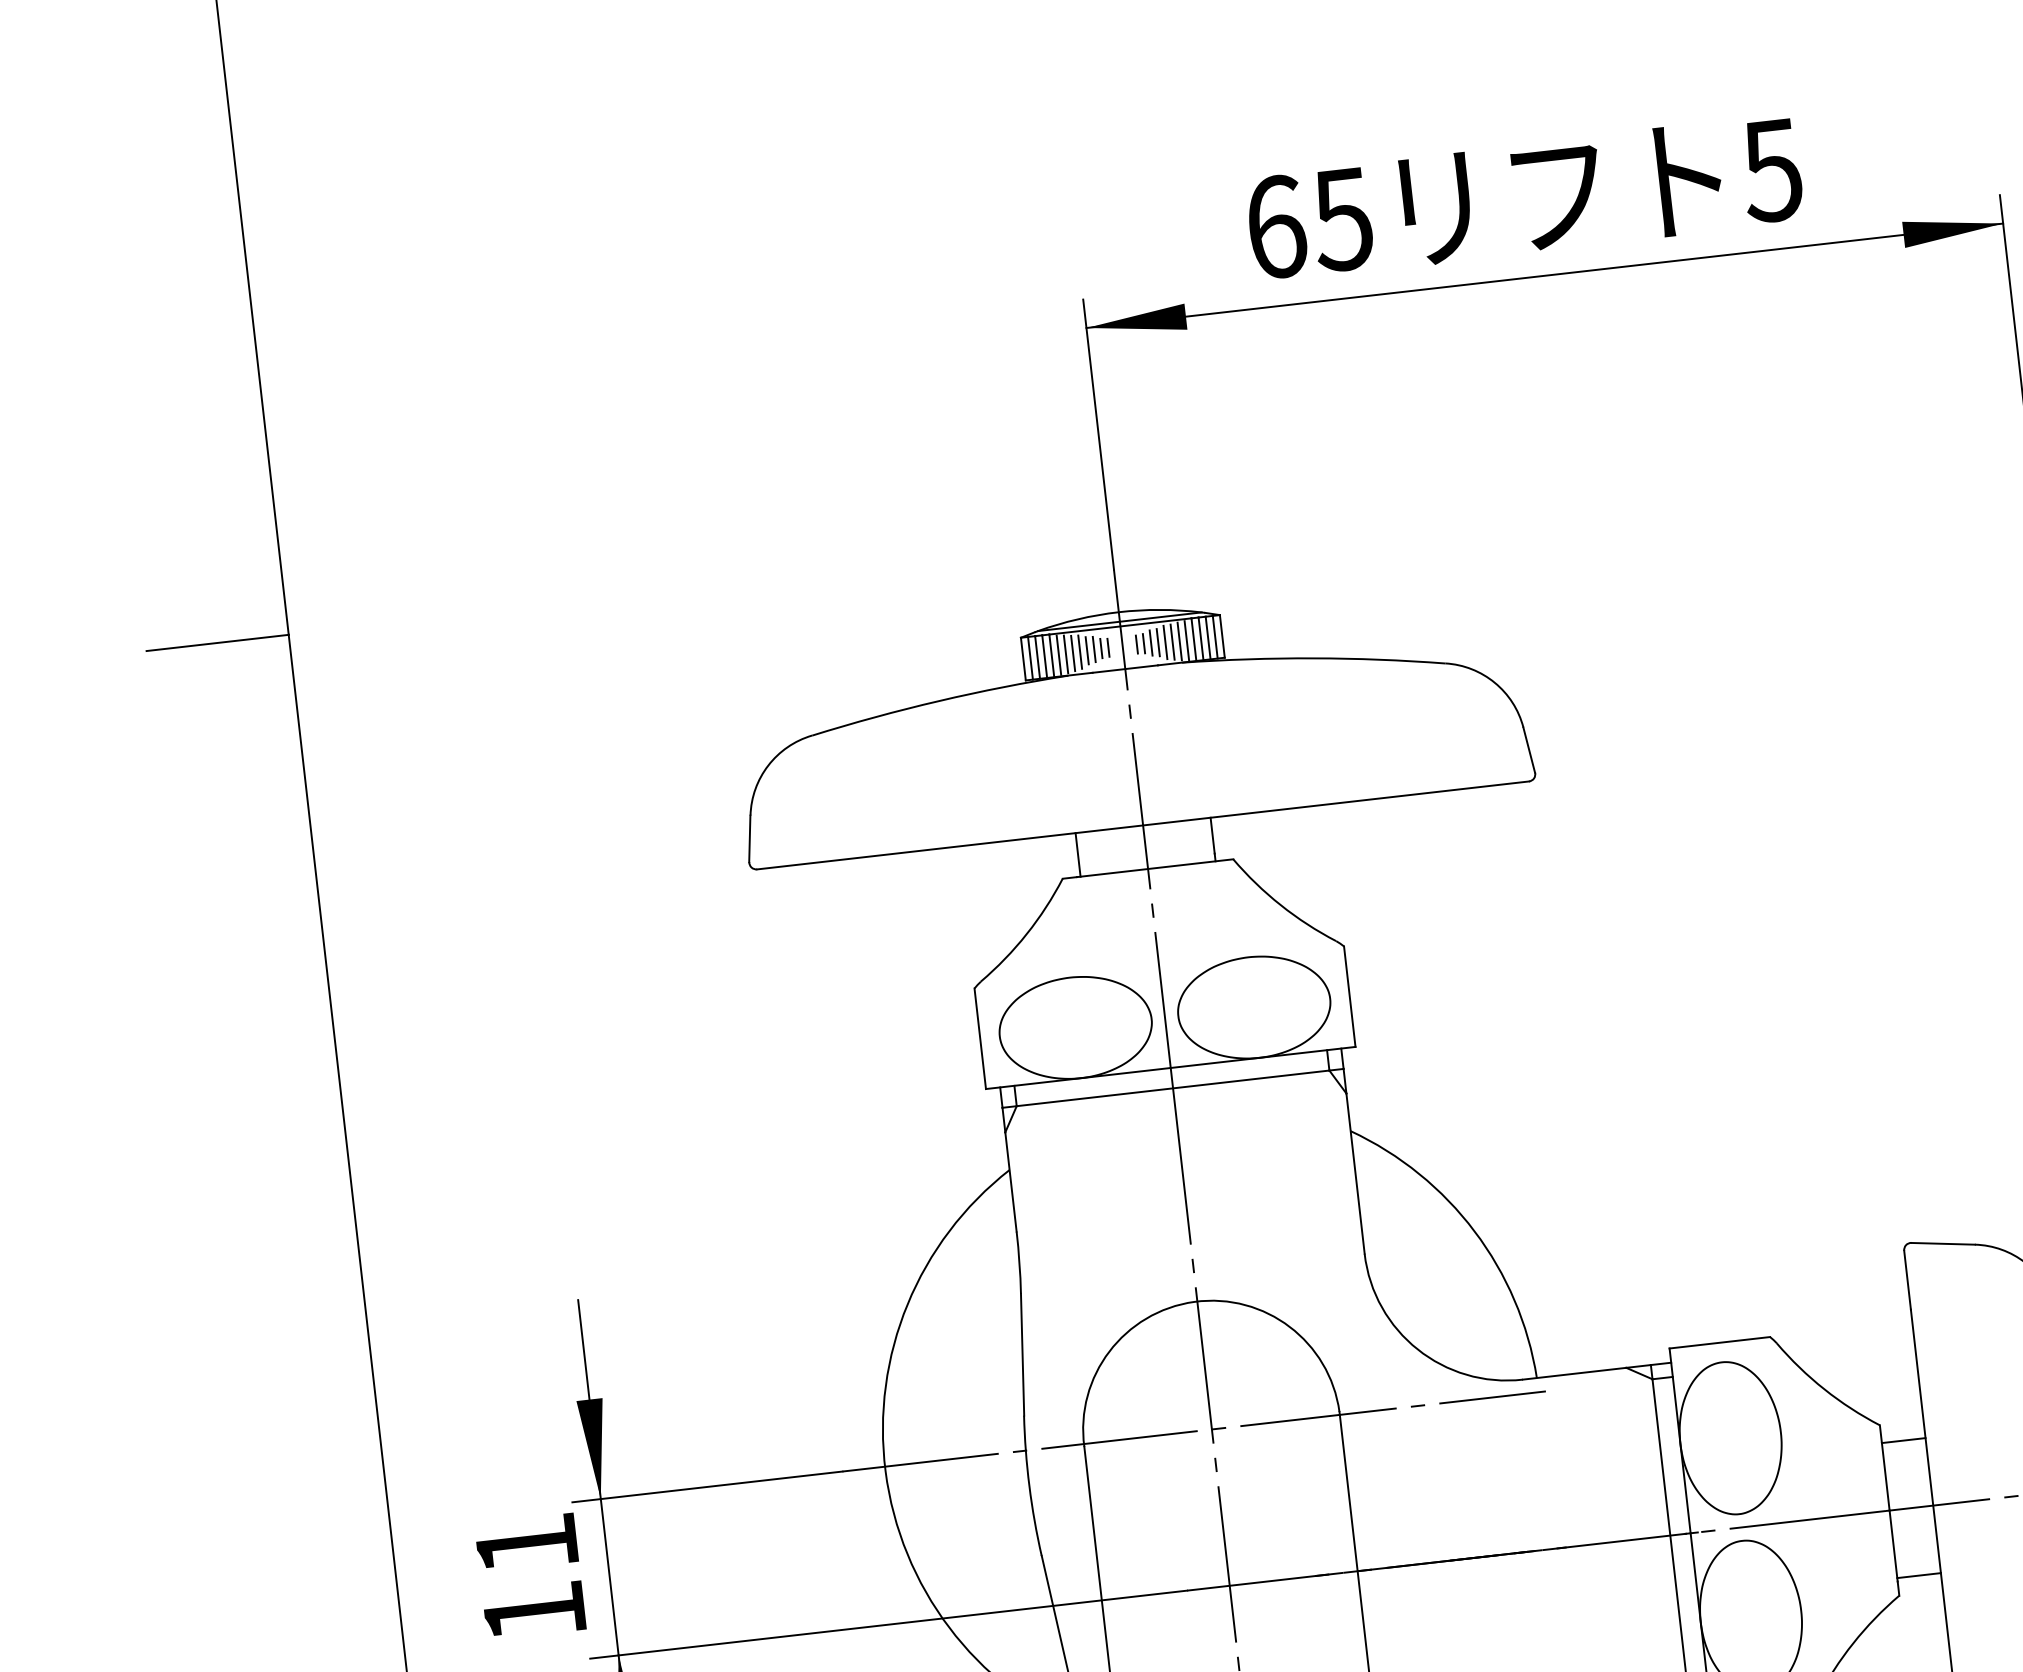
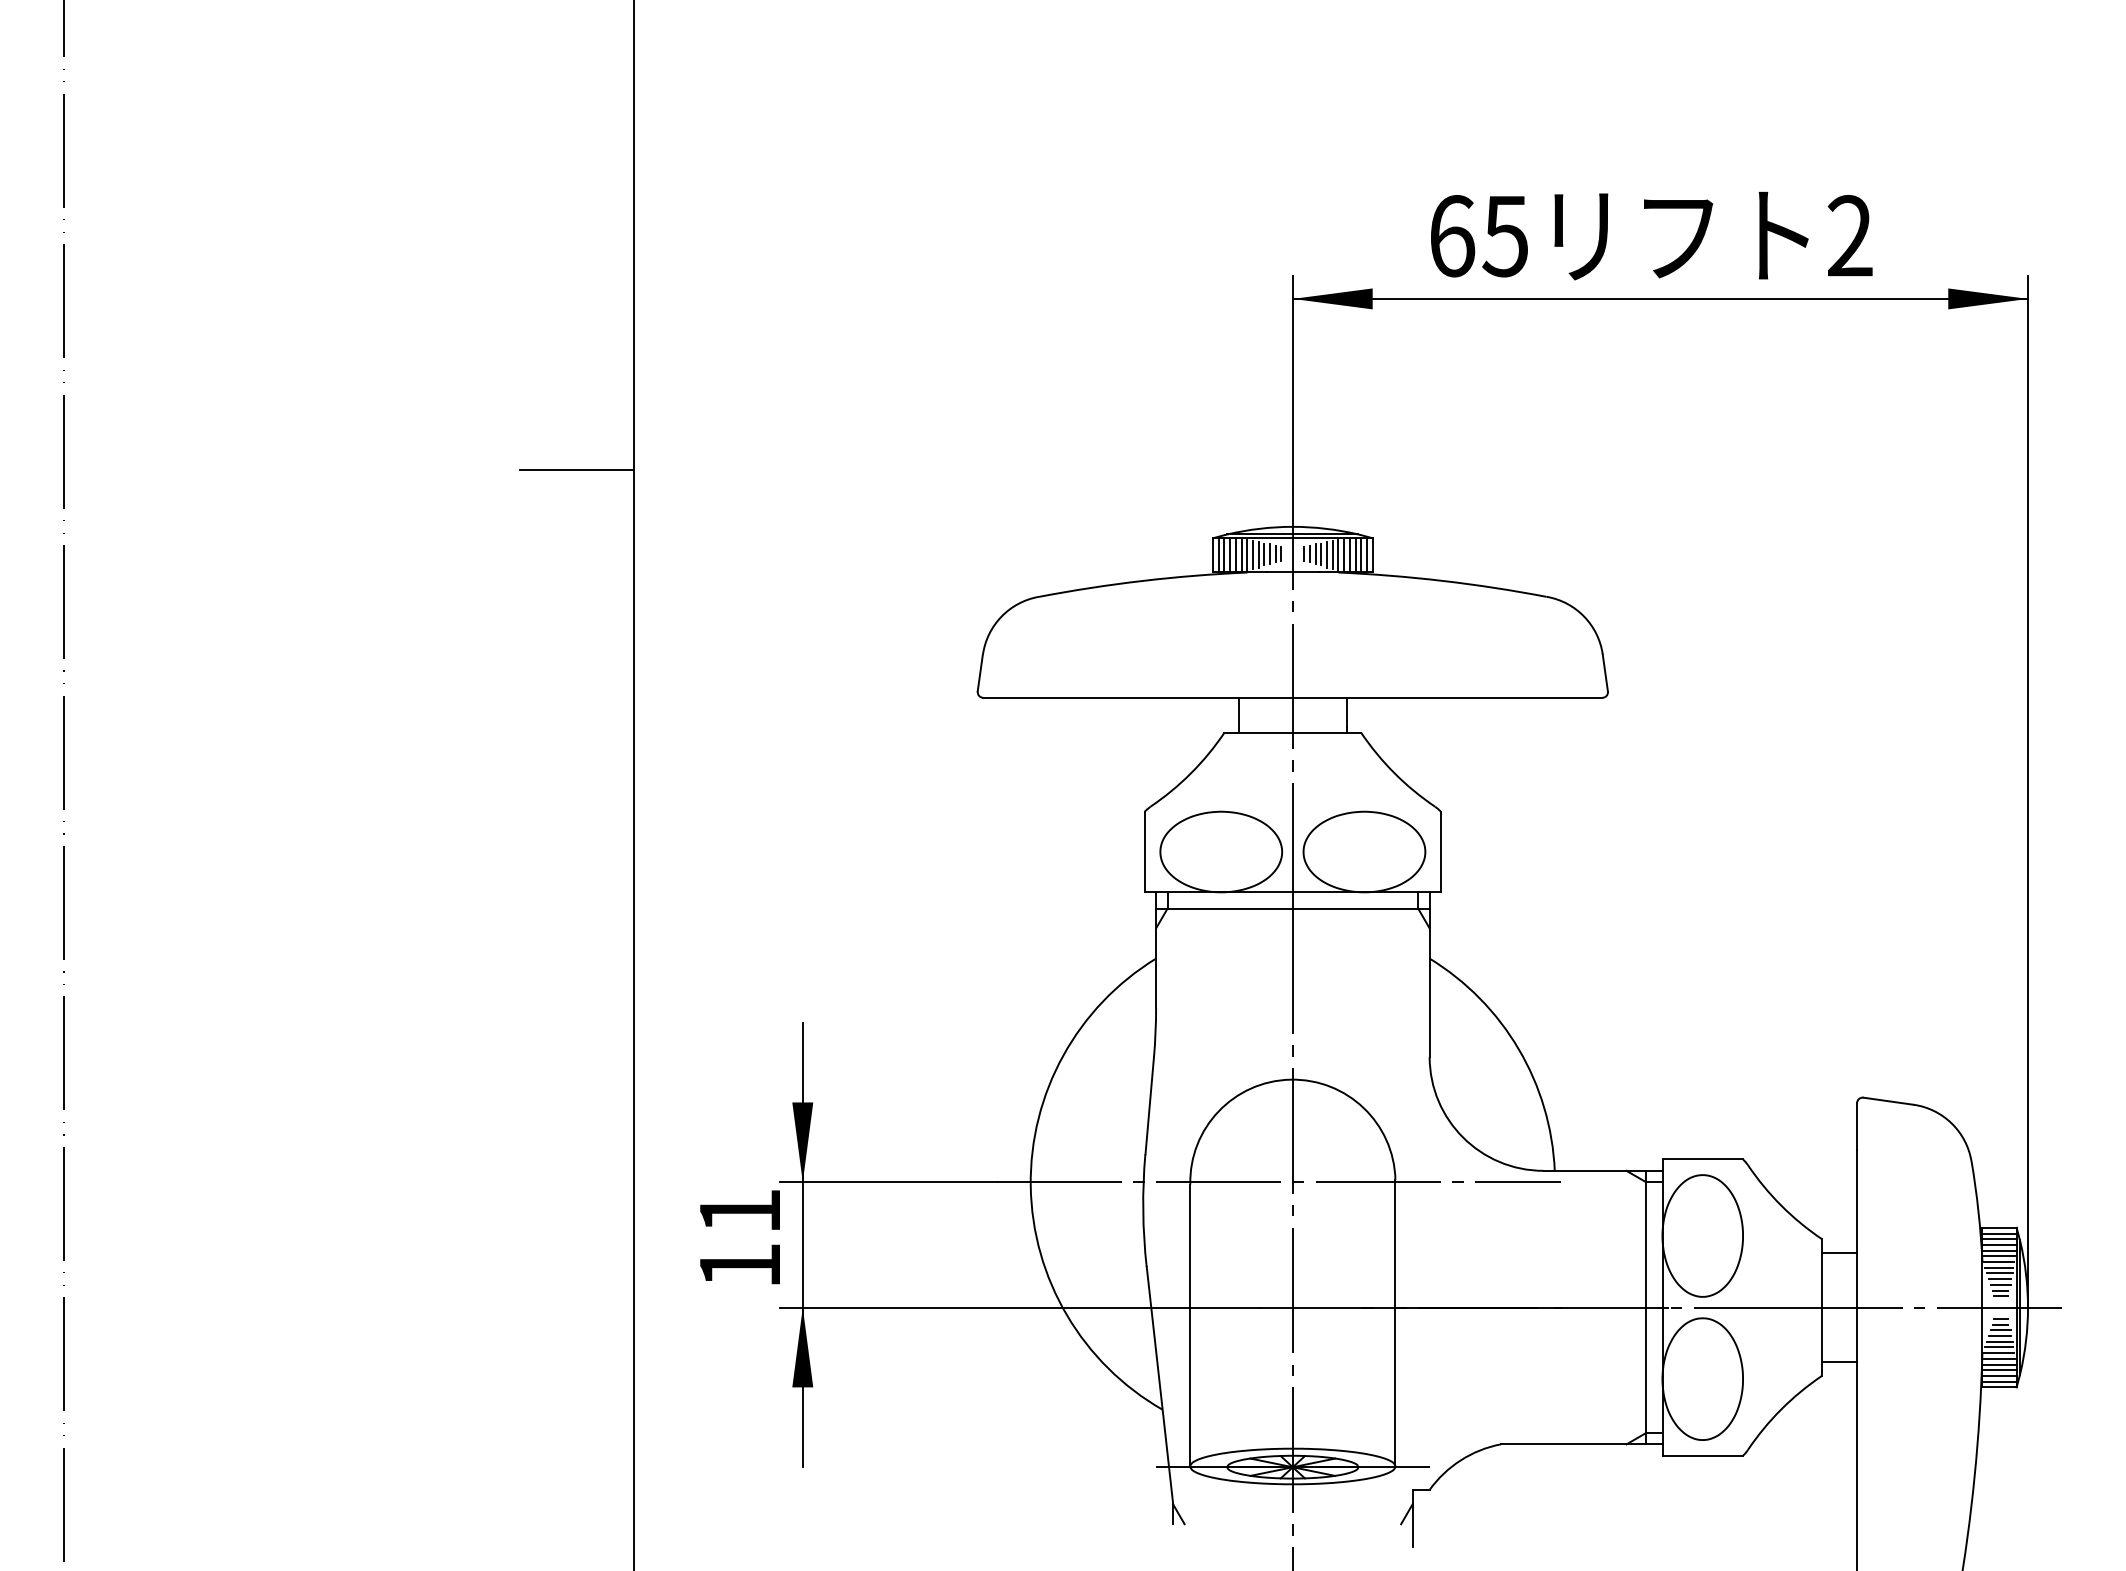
text: (1771, 171) -> (1849, 236), 5 -> 2

